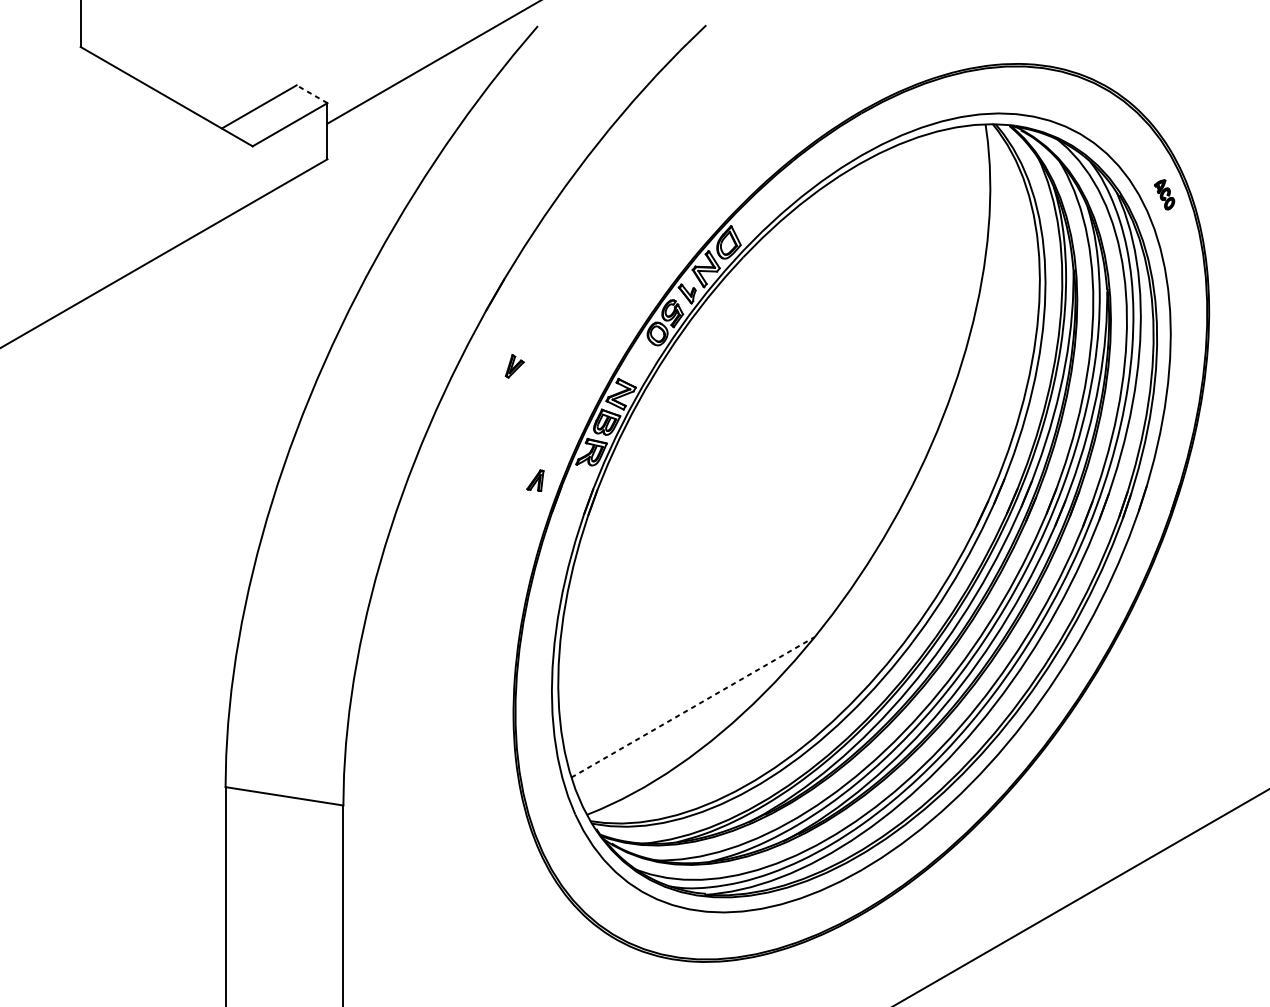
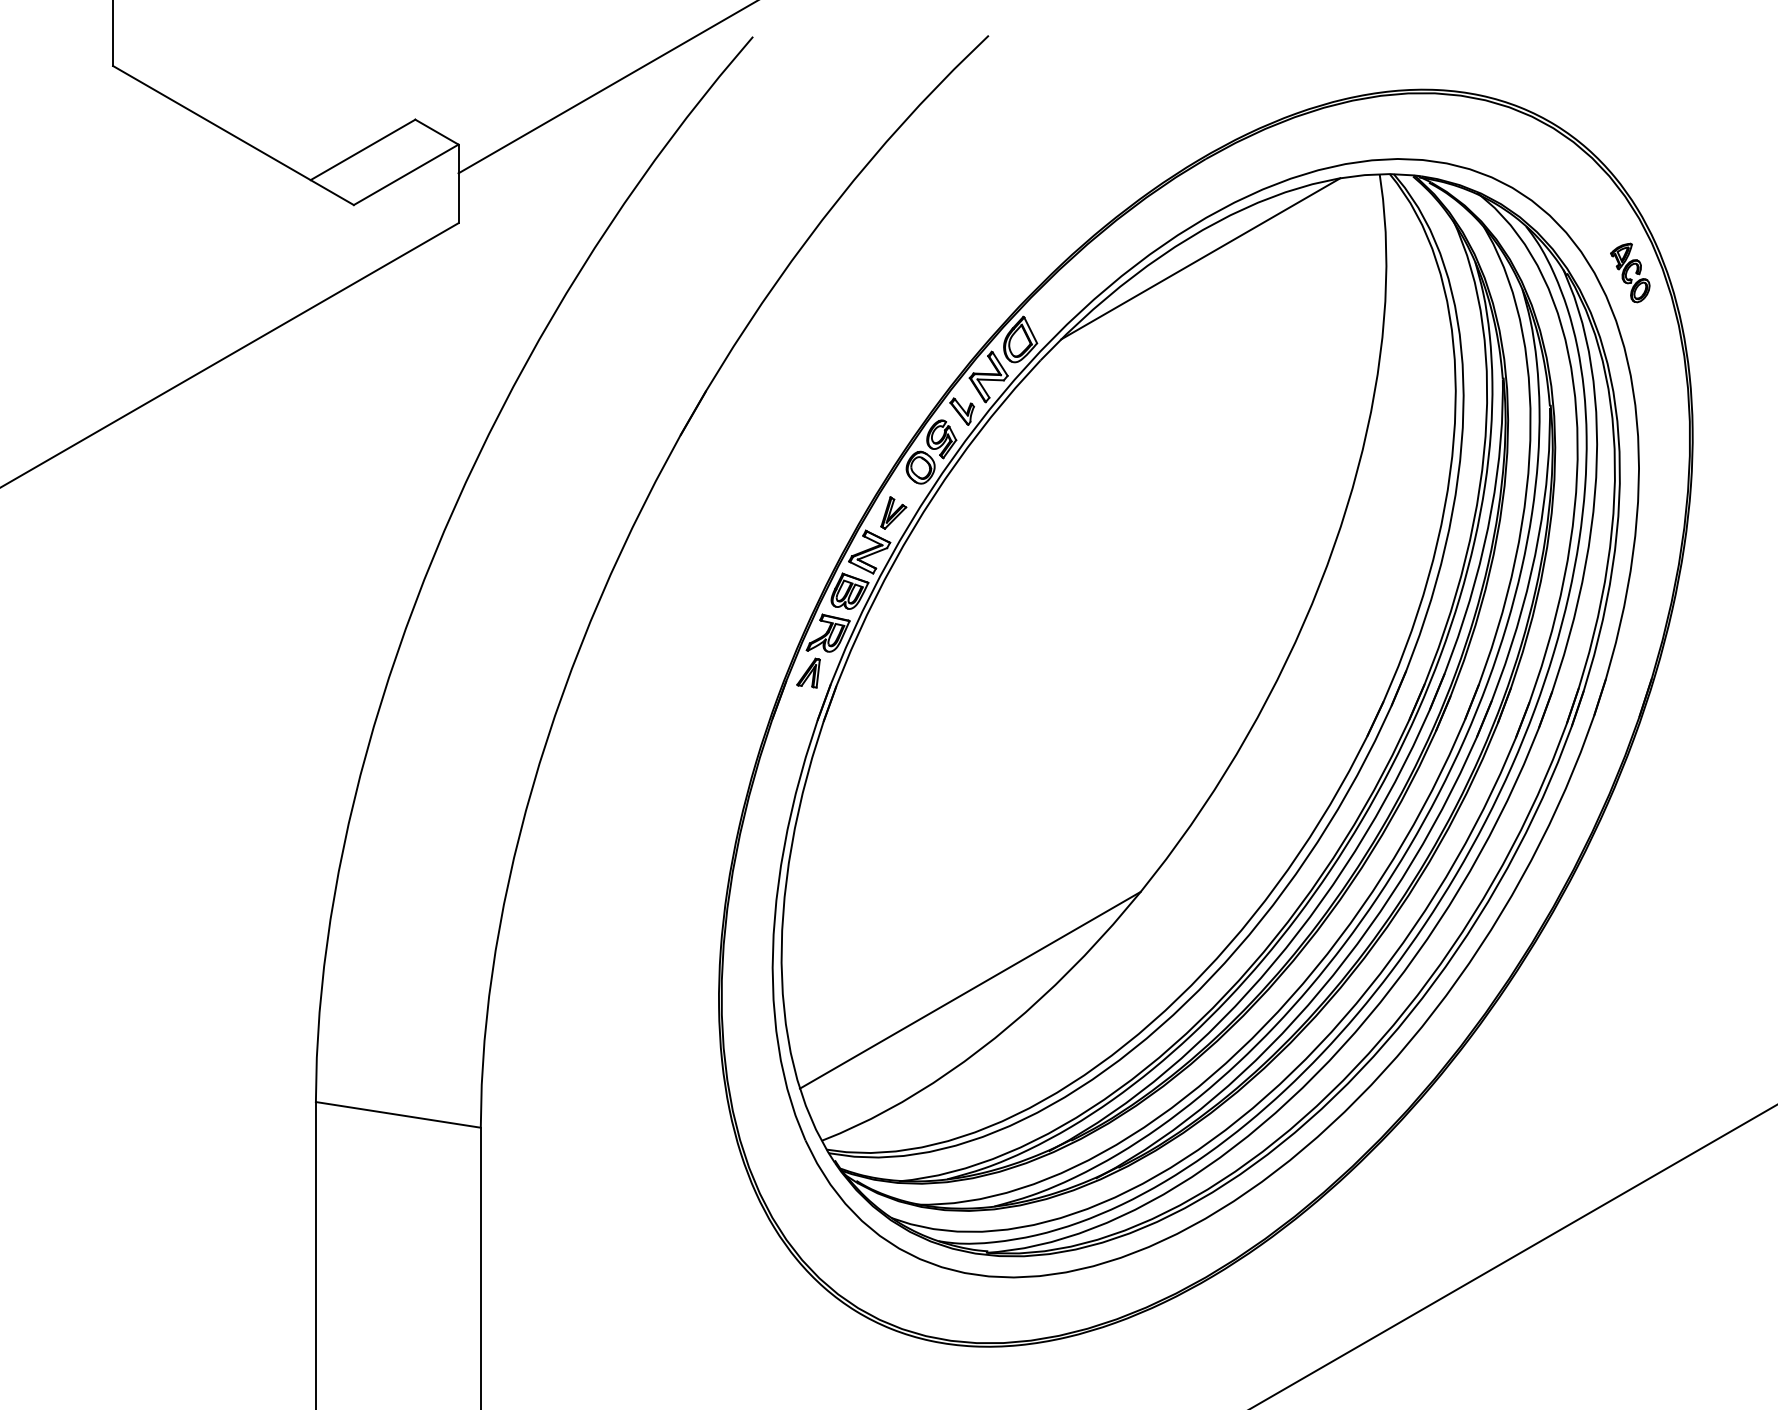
line: (311, 94) -> (436, 132), dashed -> solid
line: (857, 184) -> (1200, 258), added
part: (1164, 194) -> (1630, 272), size x1.43
part: (514, 365) -> (893, 512), moved
part: (535, 480) -> (808, 672), moved
line: (693, 707) -> (970, 990), dashed -> solid

